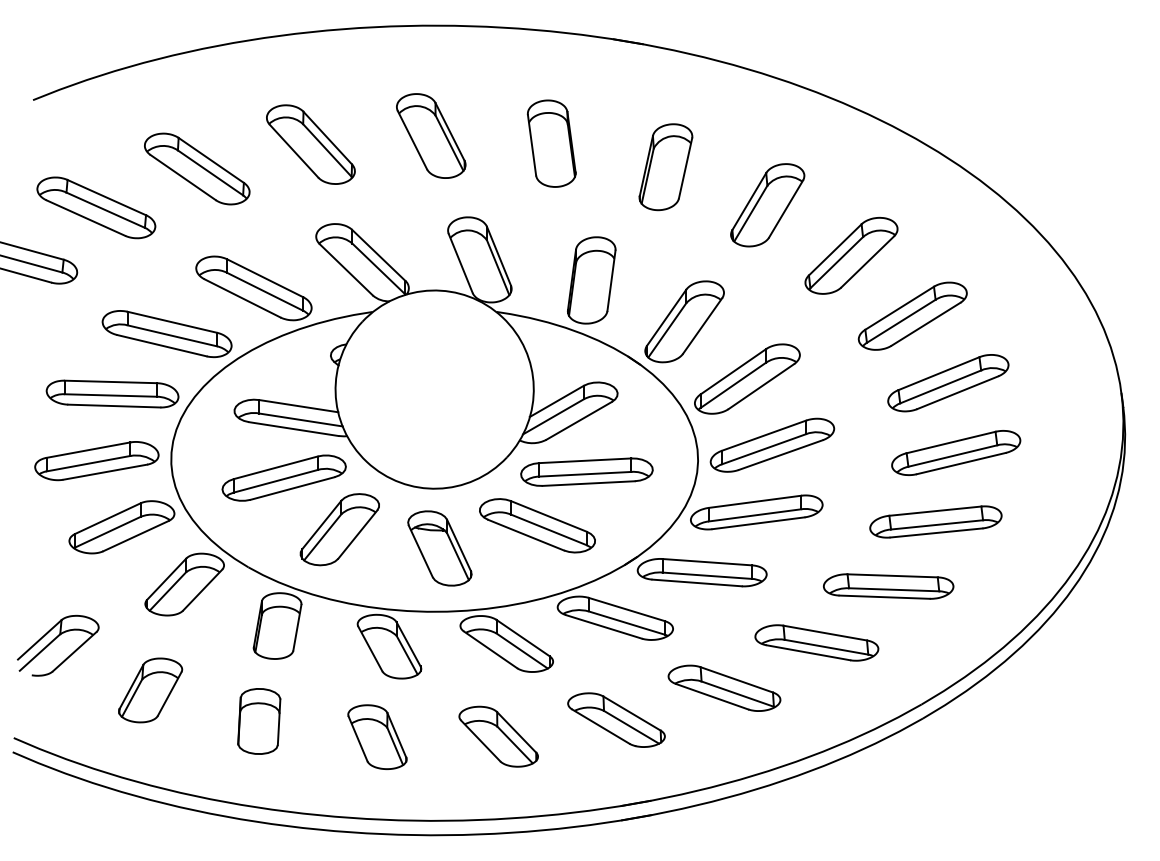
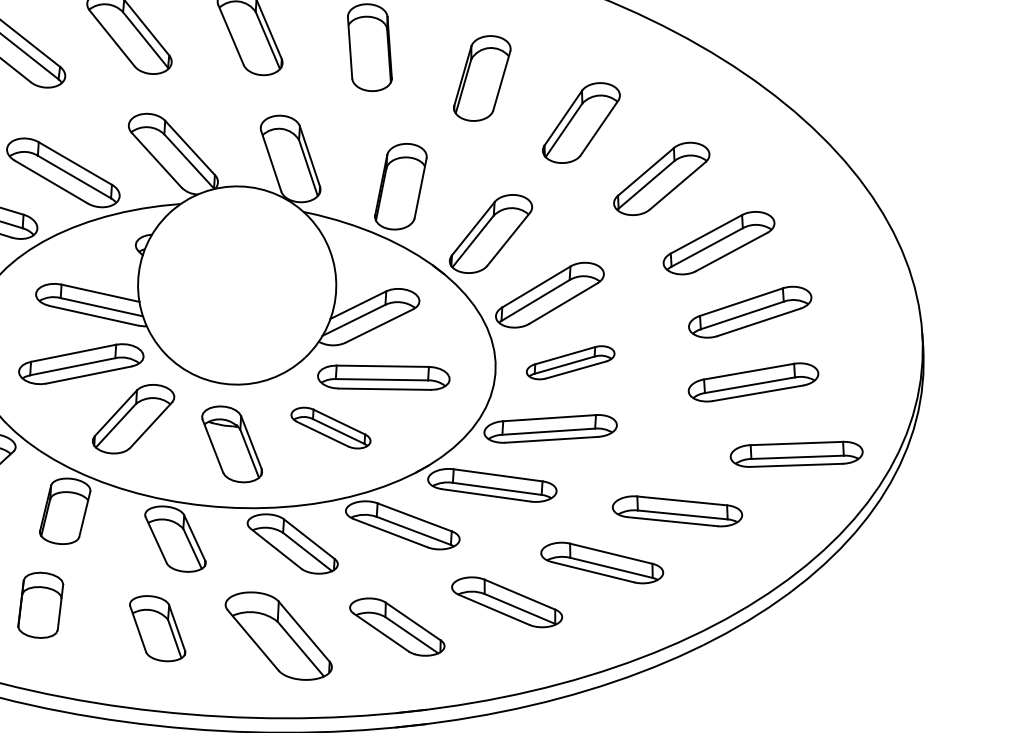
part: (772, 444) -> (570, 362), size x0.7
part: (935, 521) -> (796, 453), moved
part: (537, 525) -> (331, 427), size x0.7
part: (498, 736) -> (278, 635), size x1.4

